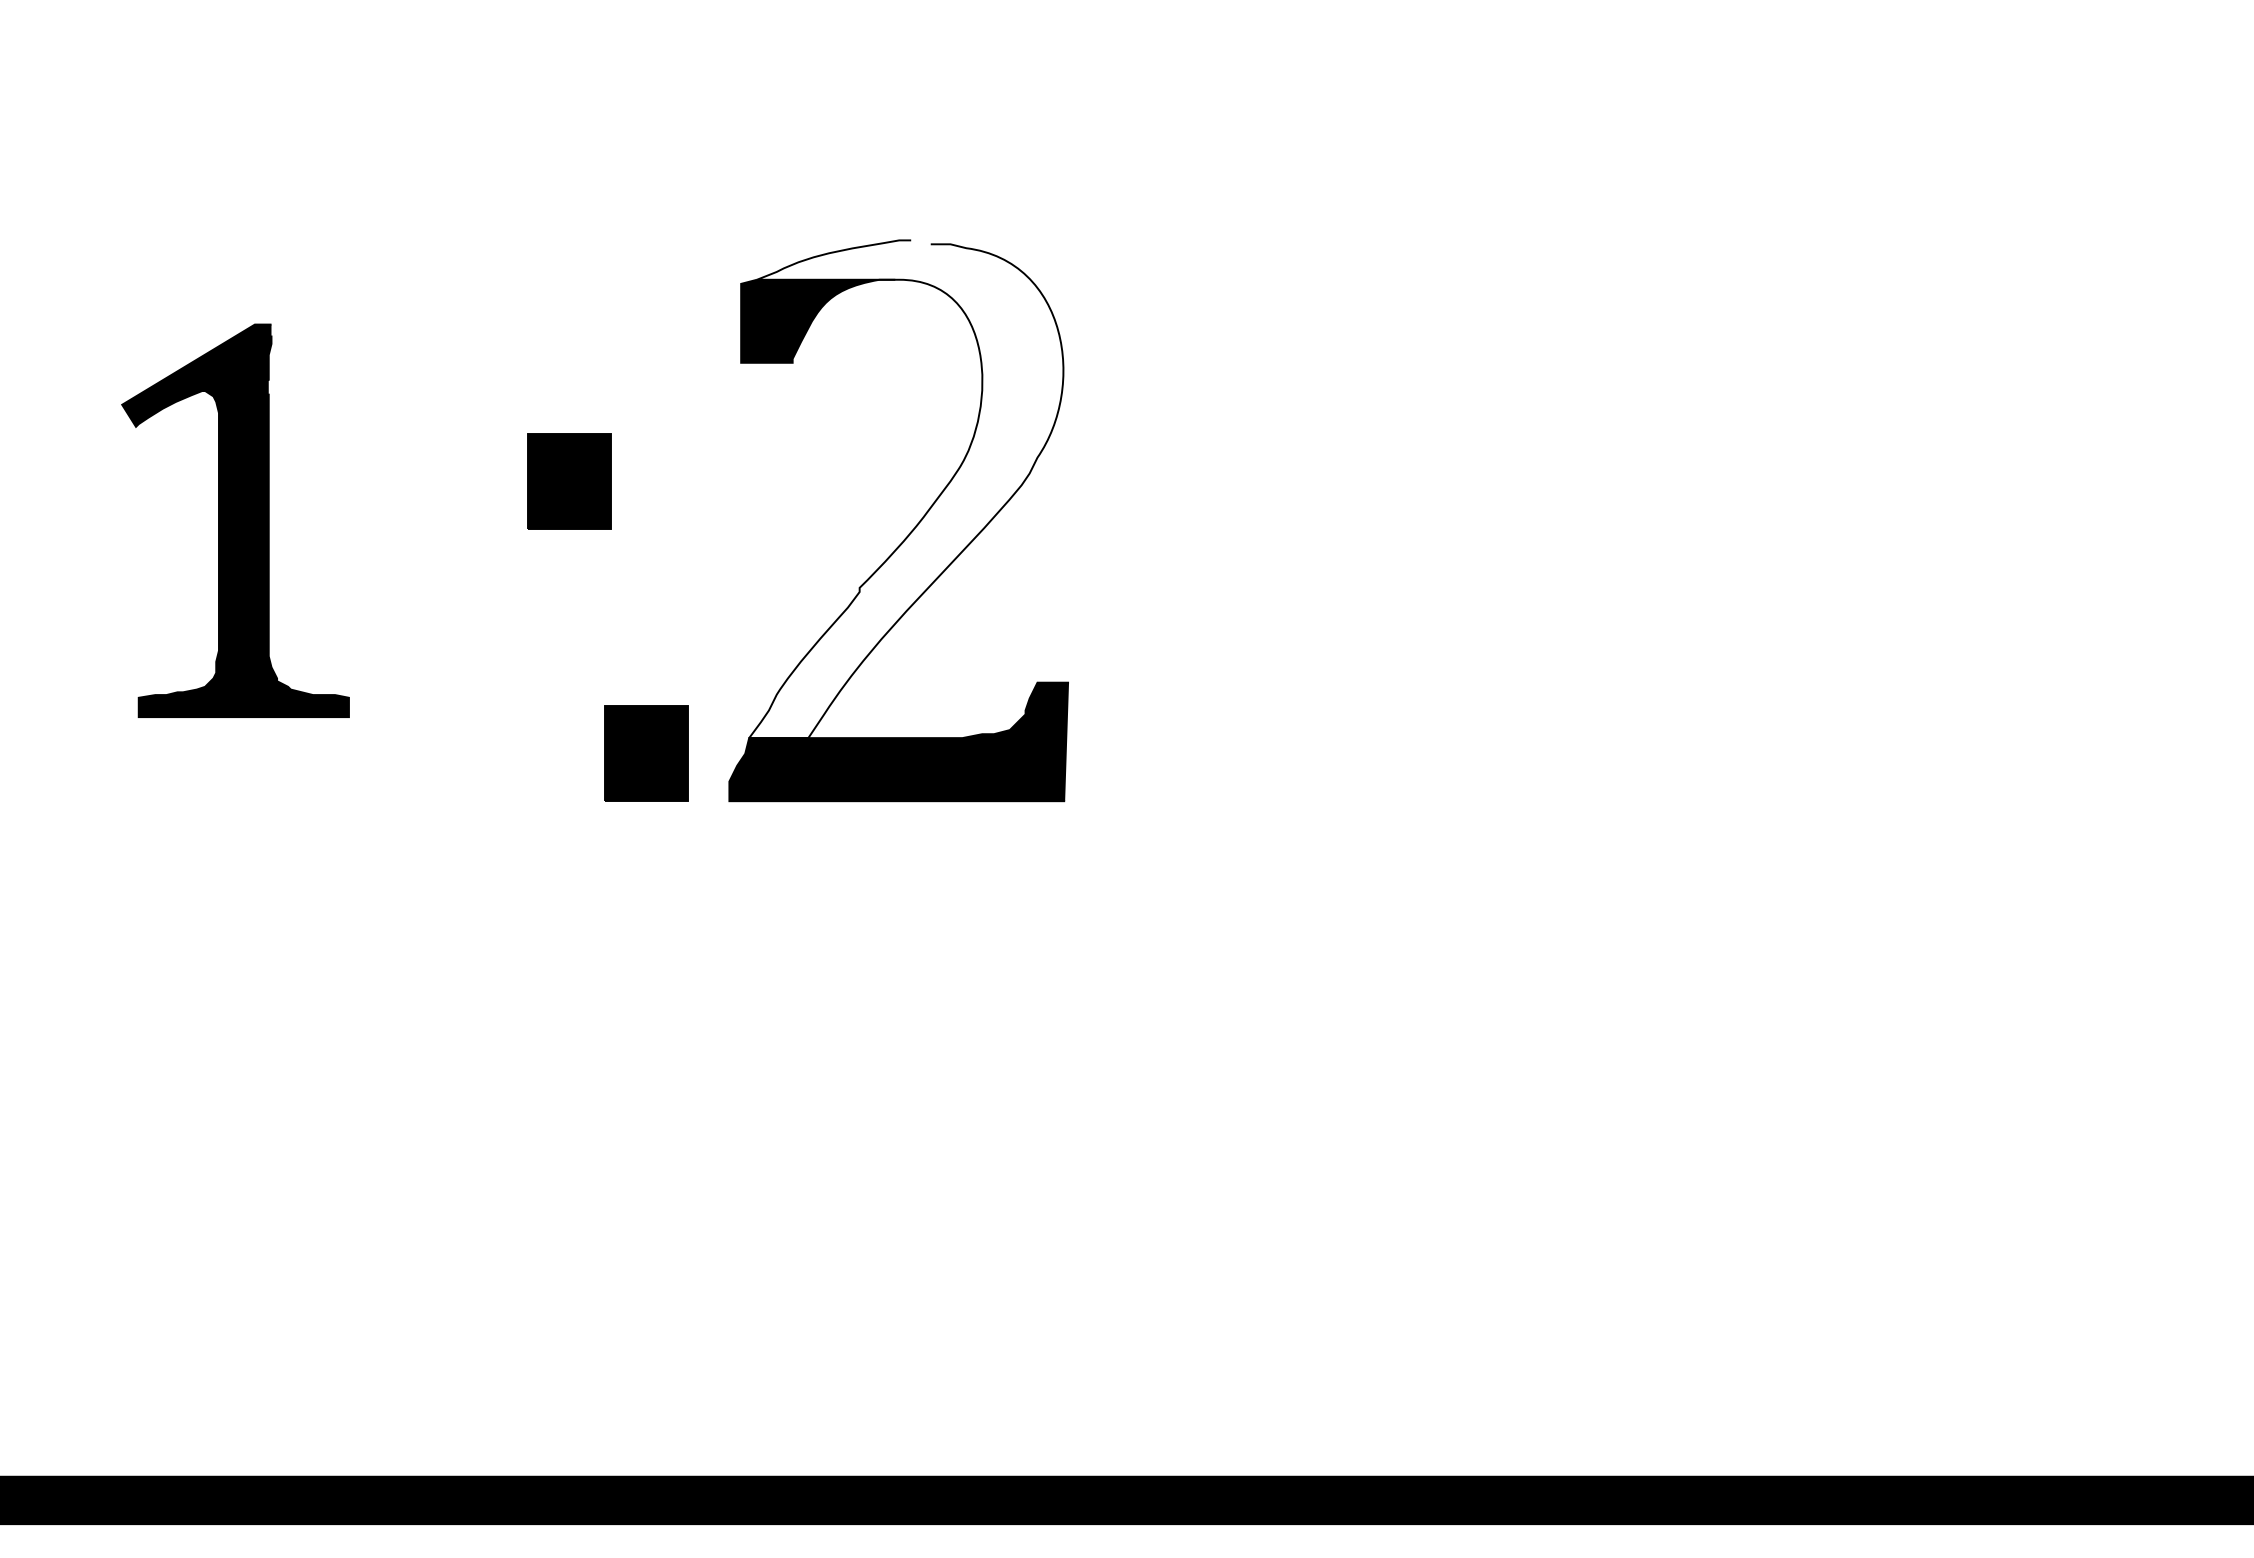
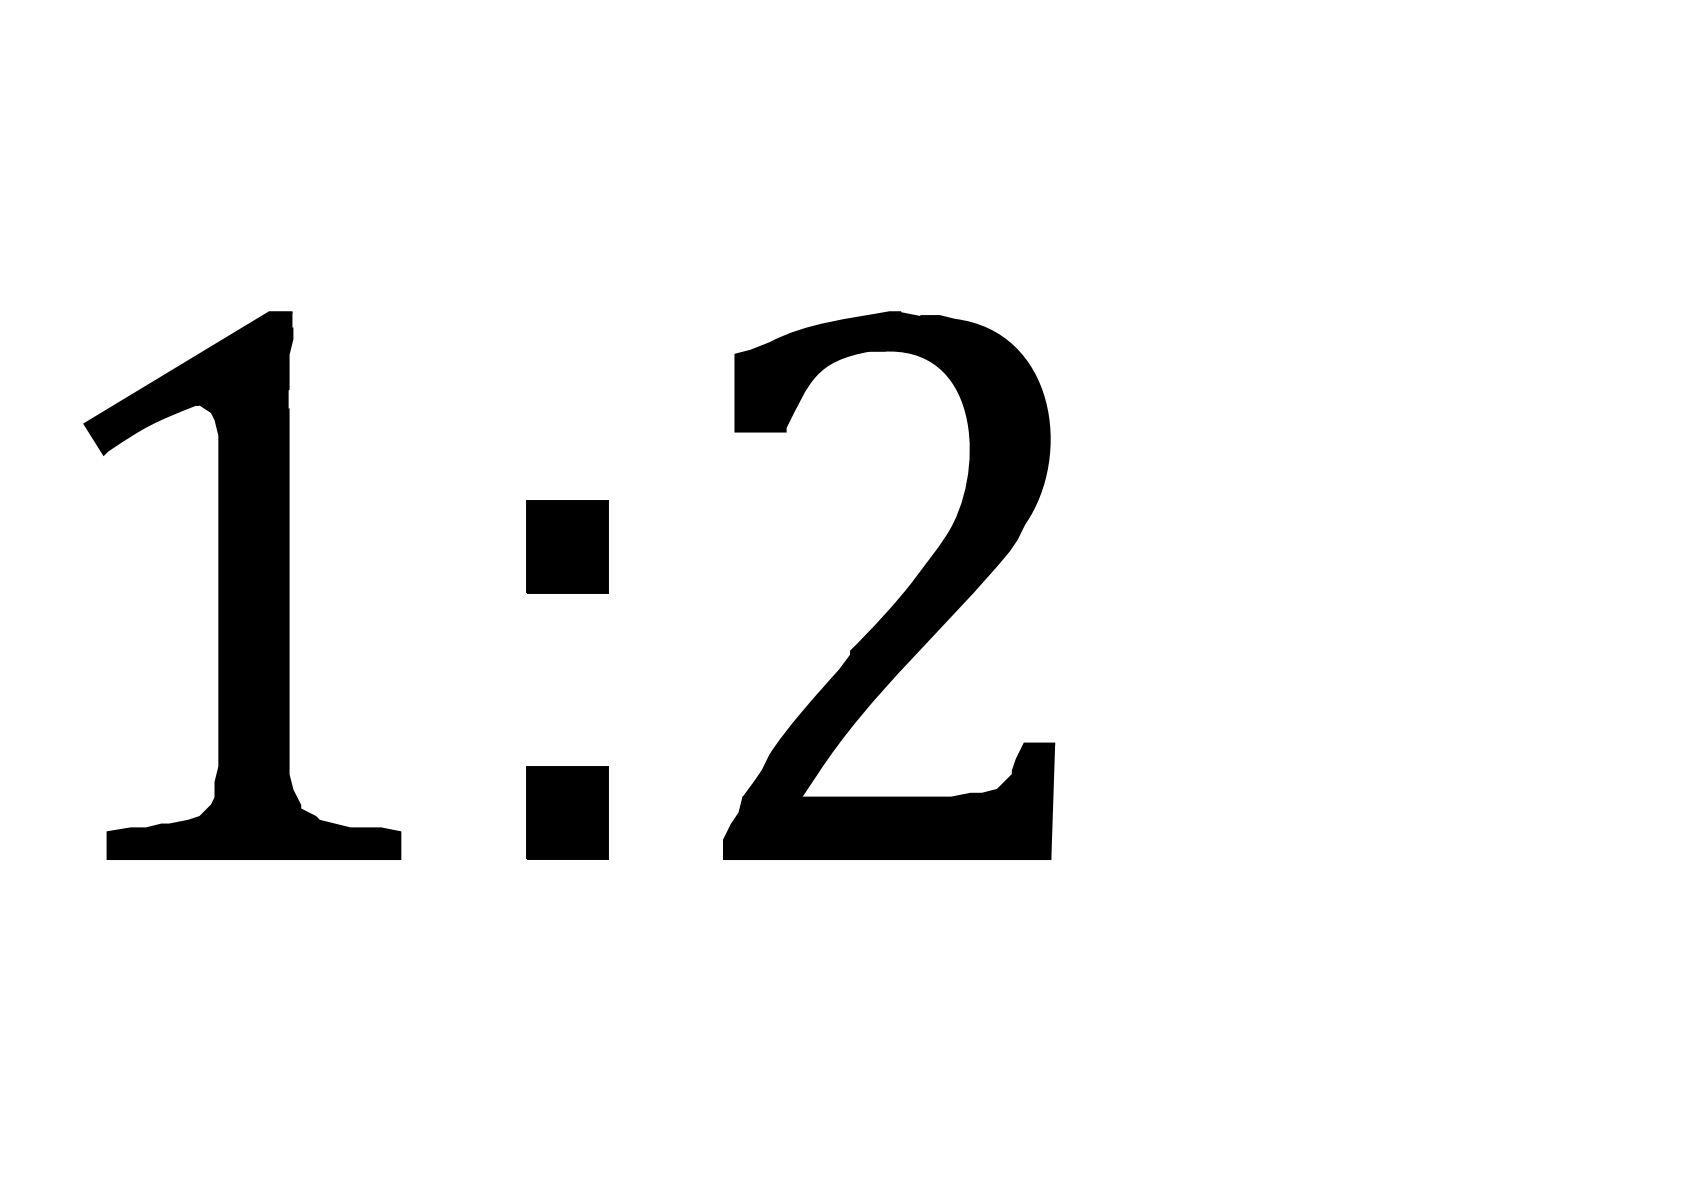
fill: (906, 489) -> (896, 555), added
part: (235, 520) -> (242, 585), size x1.43
part: (646, 753) -> (568, 812), moved

